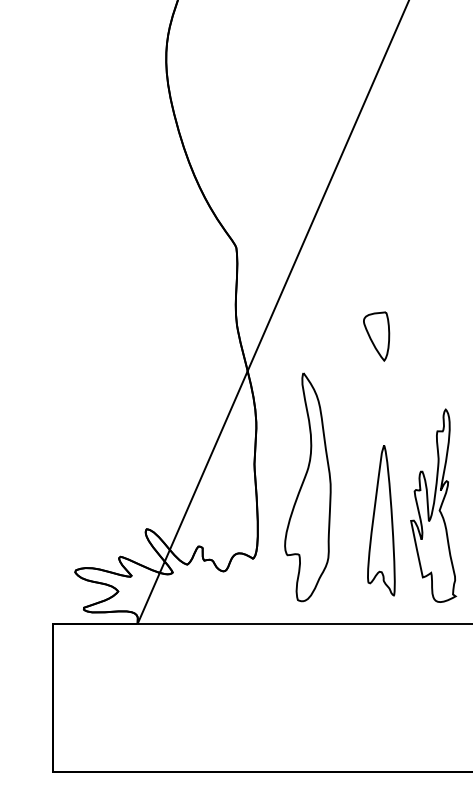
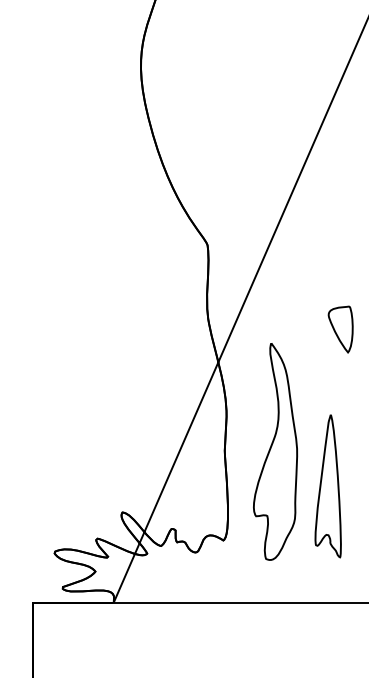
part: (307, 487) -> (275, 451), moved
part: (381, 520) -> (328, 486), moved

